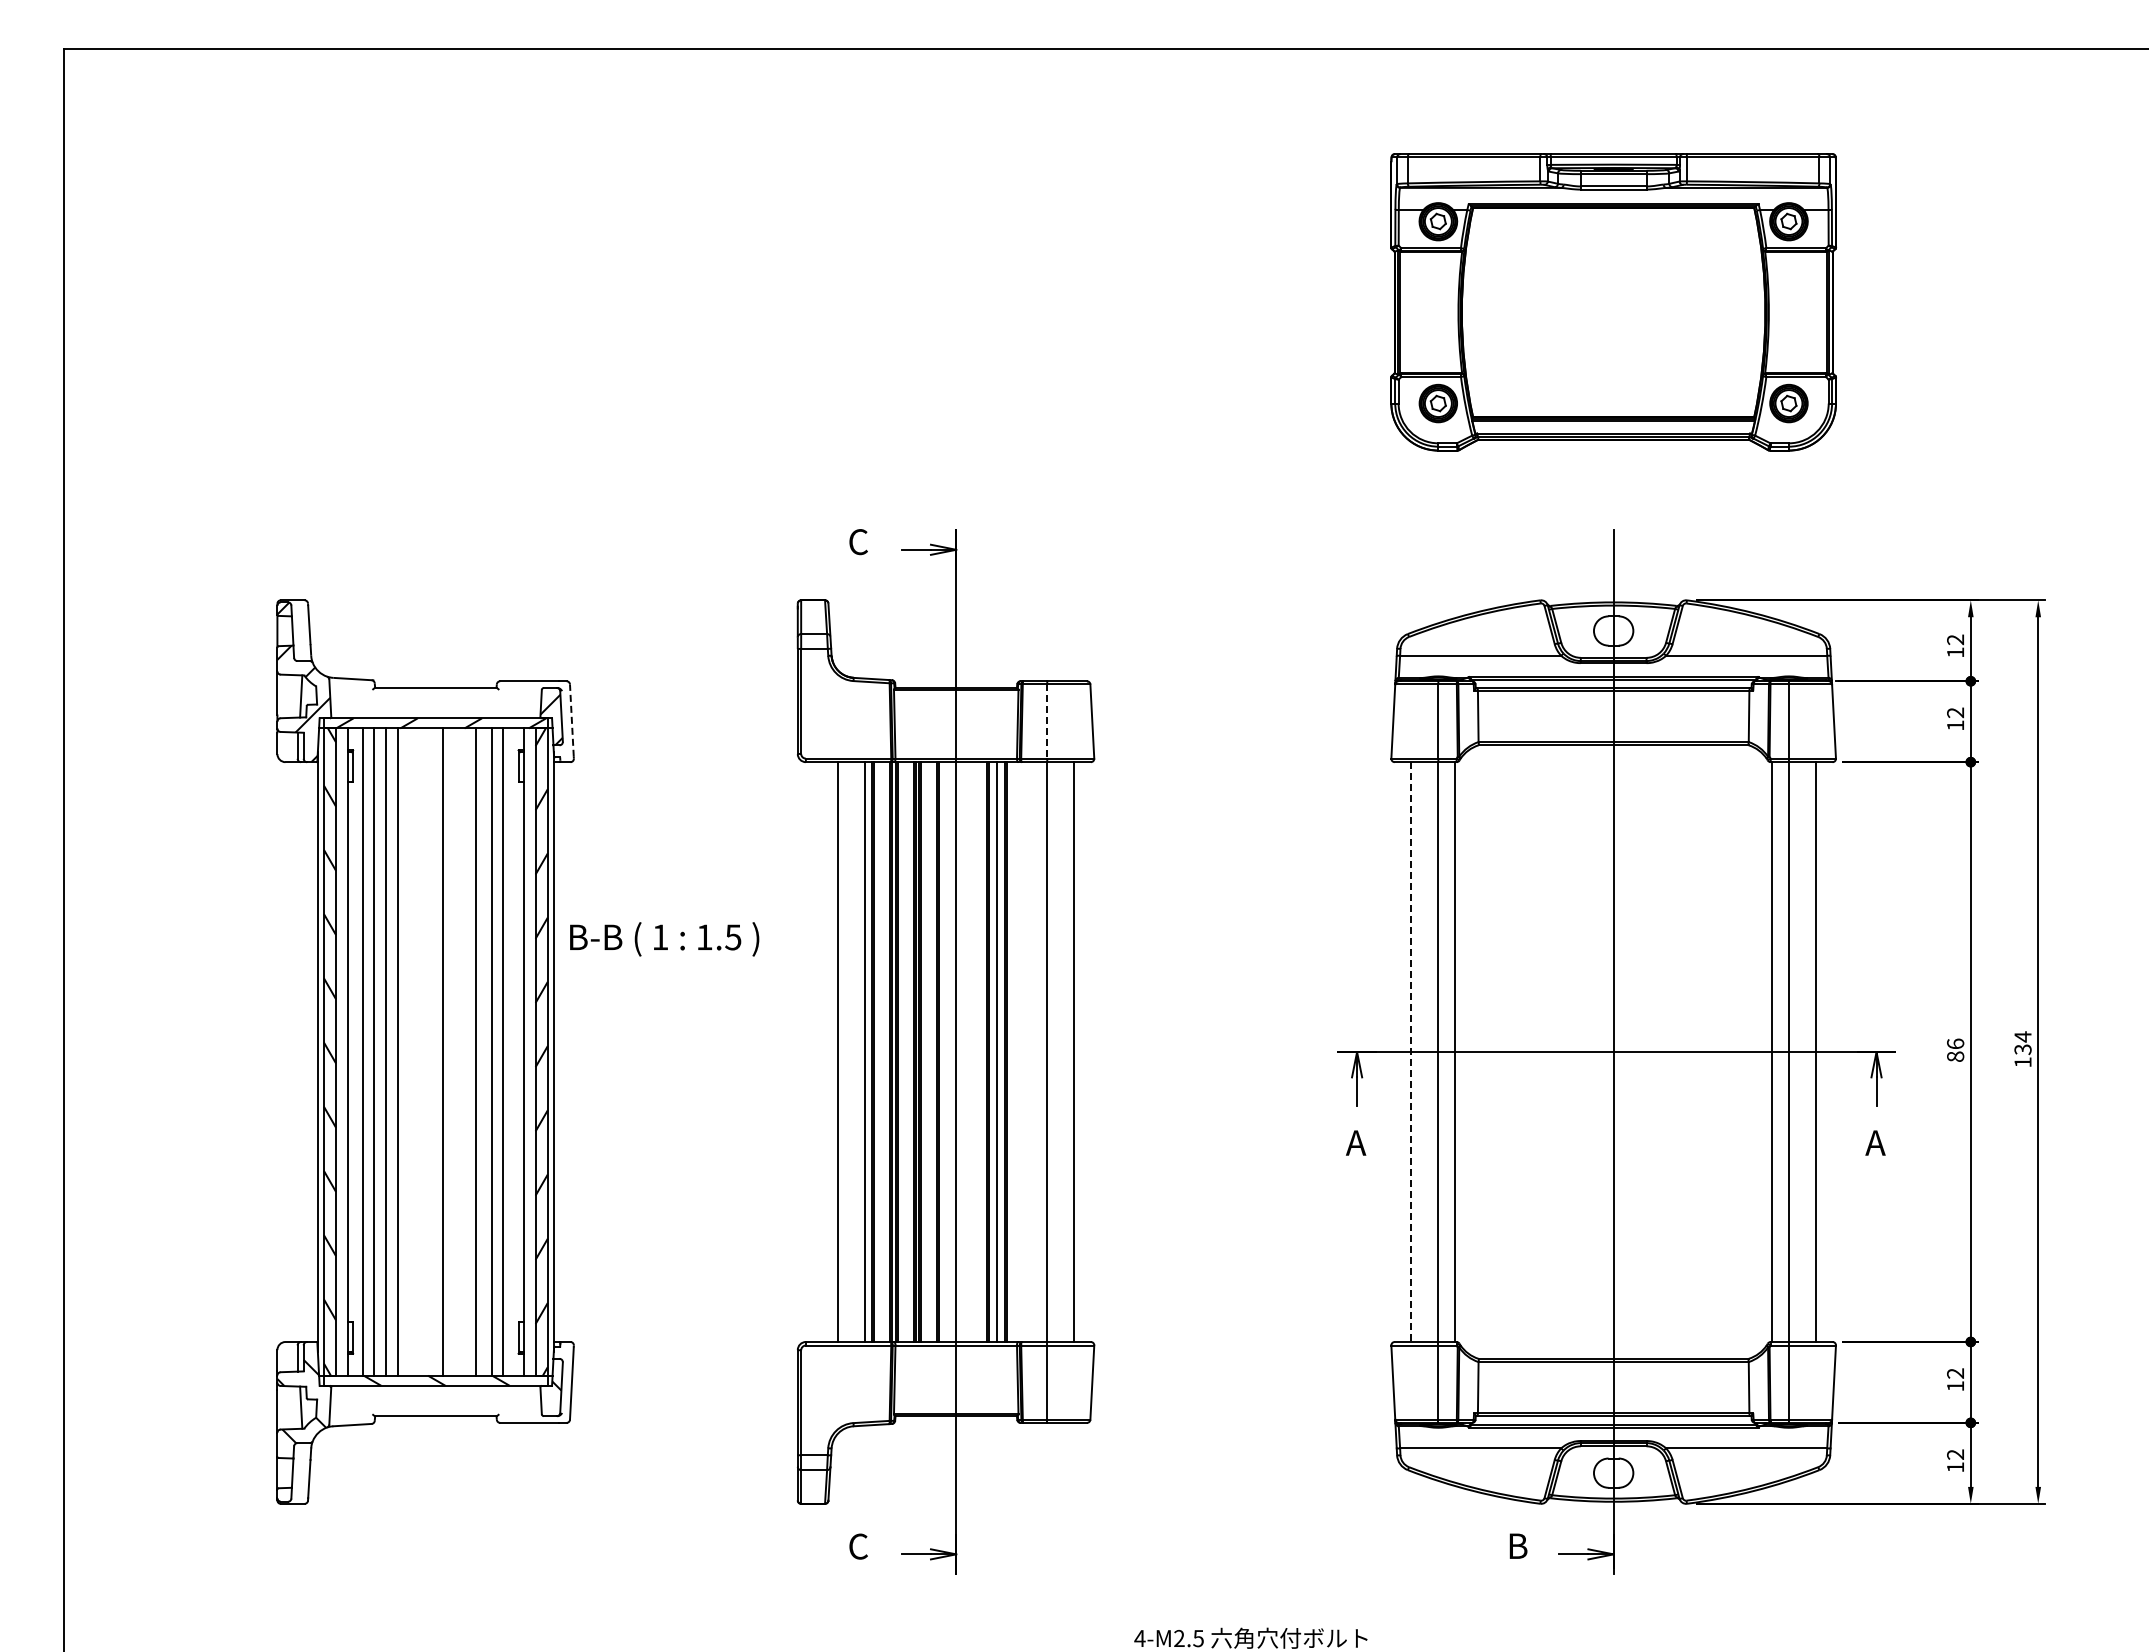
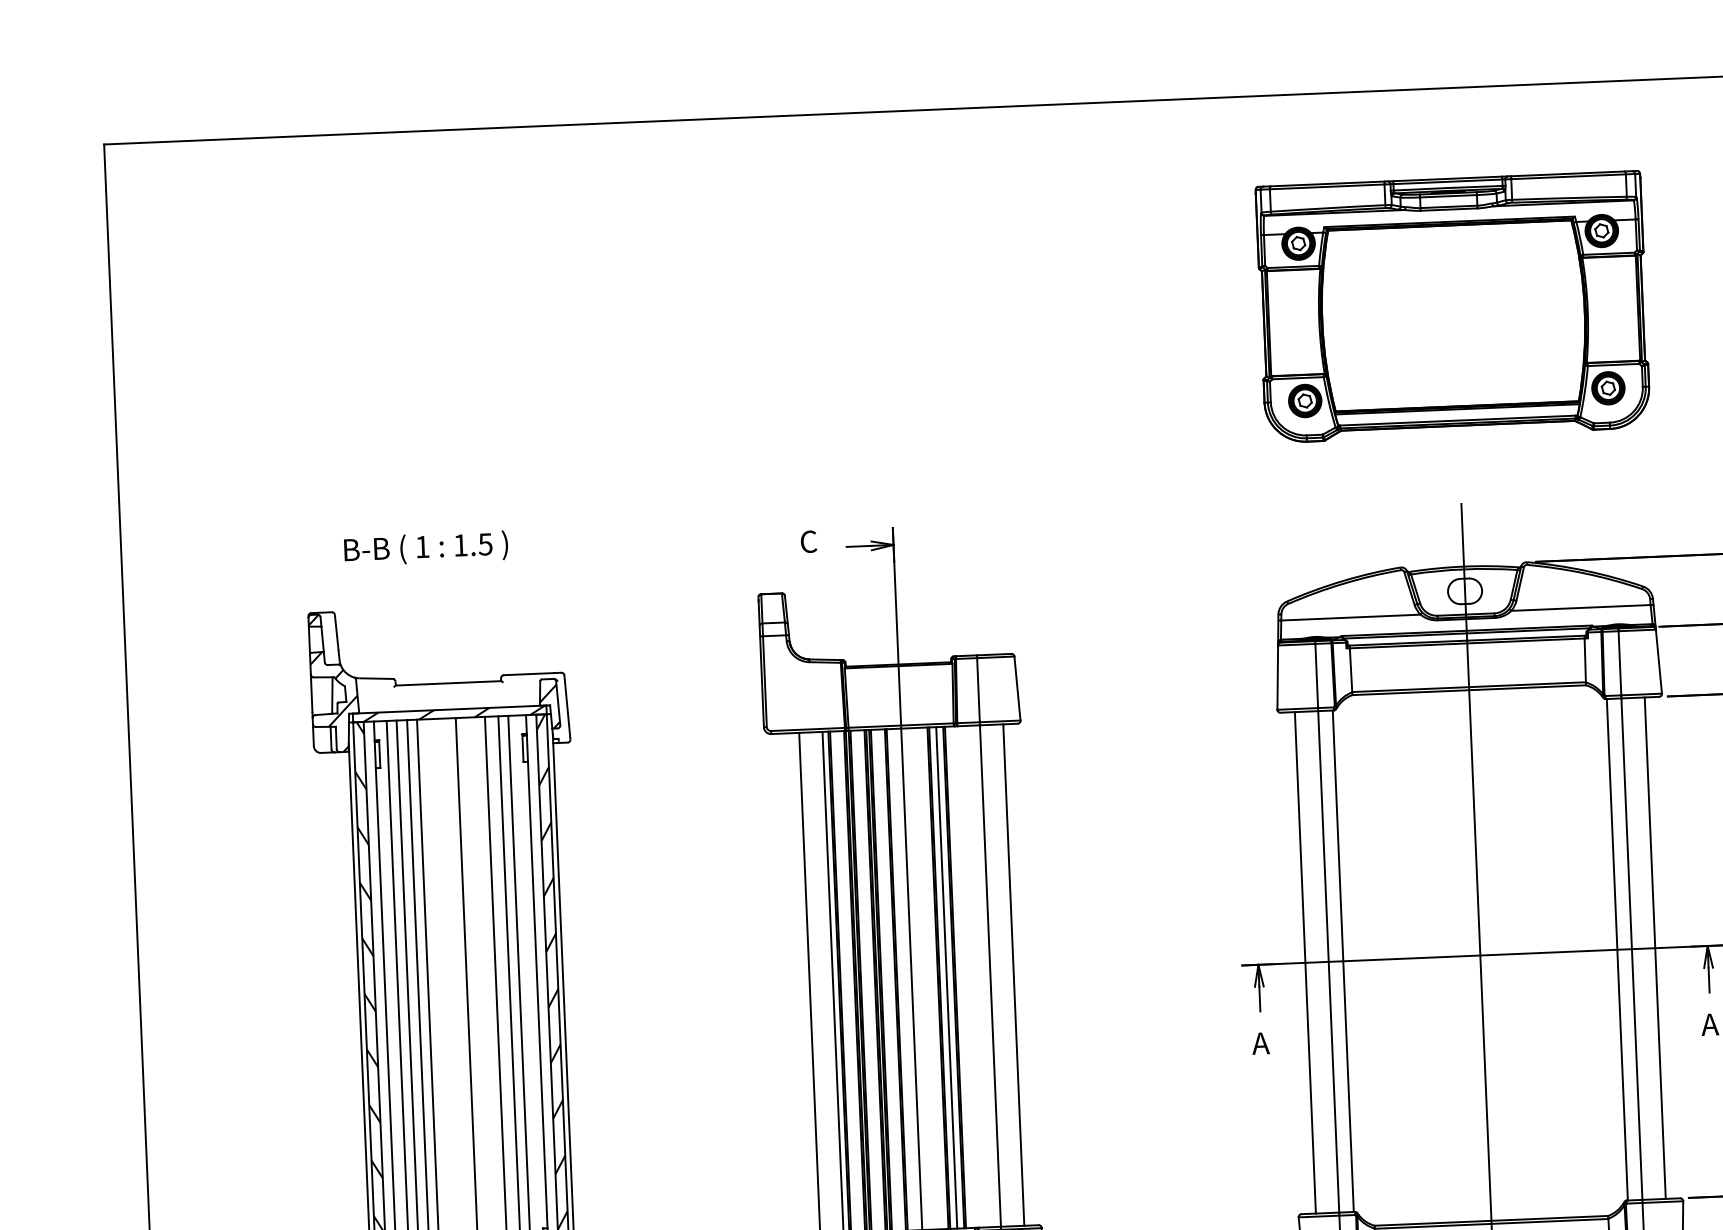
line: (571, 720) -> (566, 706), dashed -> solid
line: (1047, 722) -> (978, 691), dashed -> solid
text: (664, 939) -> (426, 548), moved
line: (1411, 1052) -> (1305, 963), dashed -> solid

